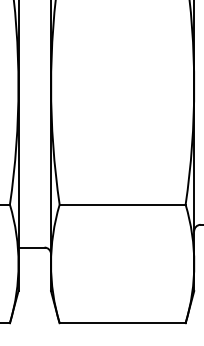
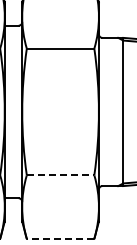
line: (122, 205) -> (60, 175), solid -> dashed
line: (122, 322) -> (60, 238), solid -> dashed

